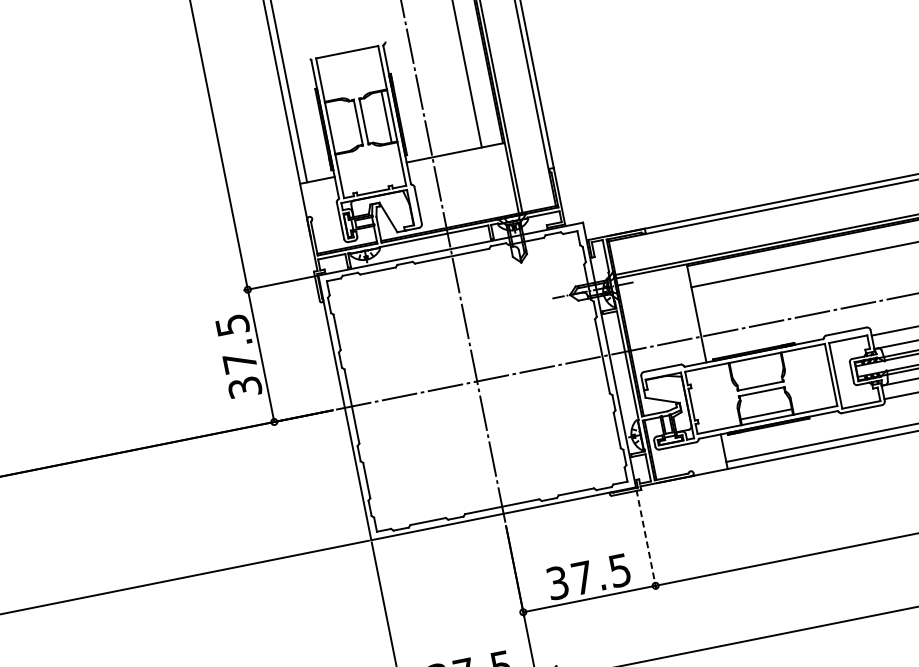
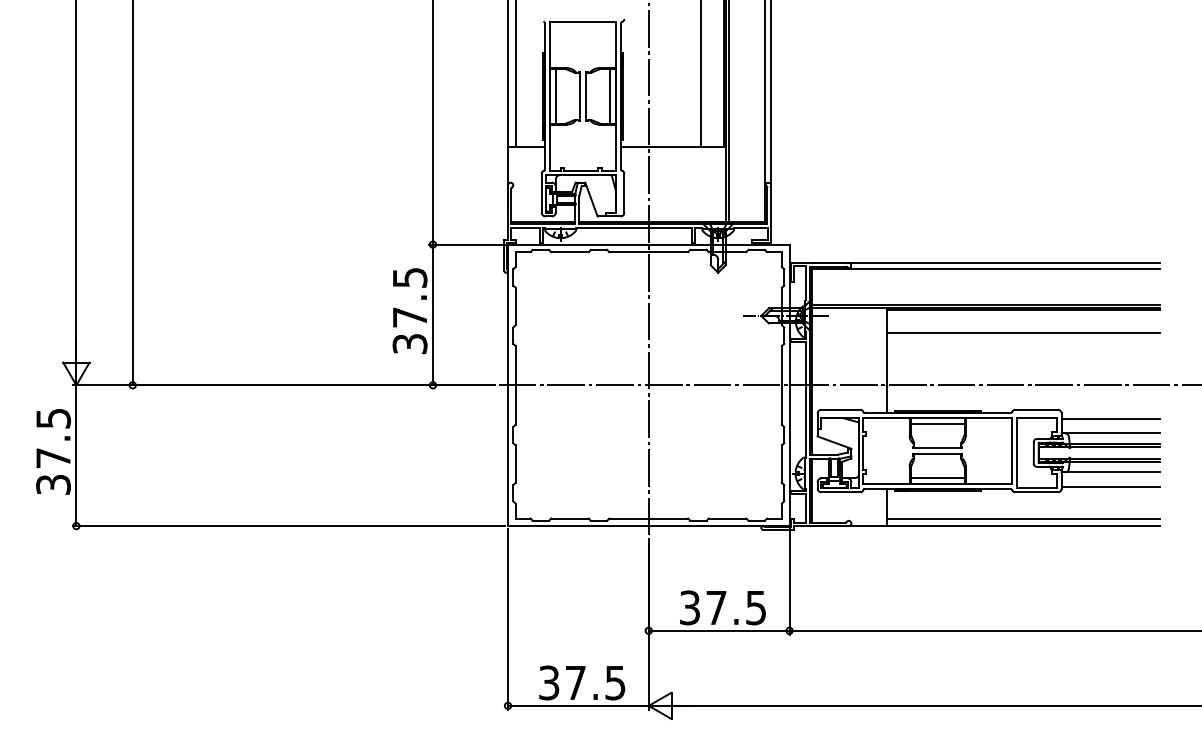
line: (336, 127) -> (556, 96), added
line: (756, 364) -> (937, 424), added
line: (646, 539) -> (789, 581), dashed -> solid

